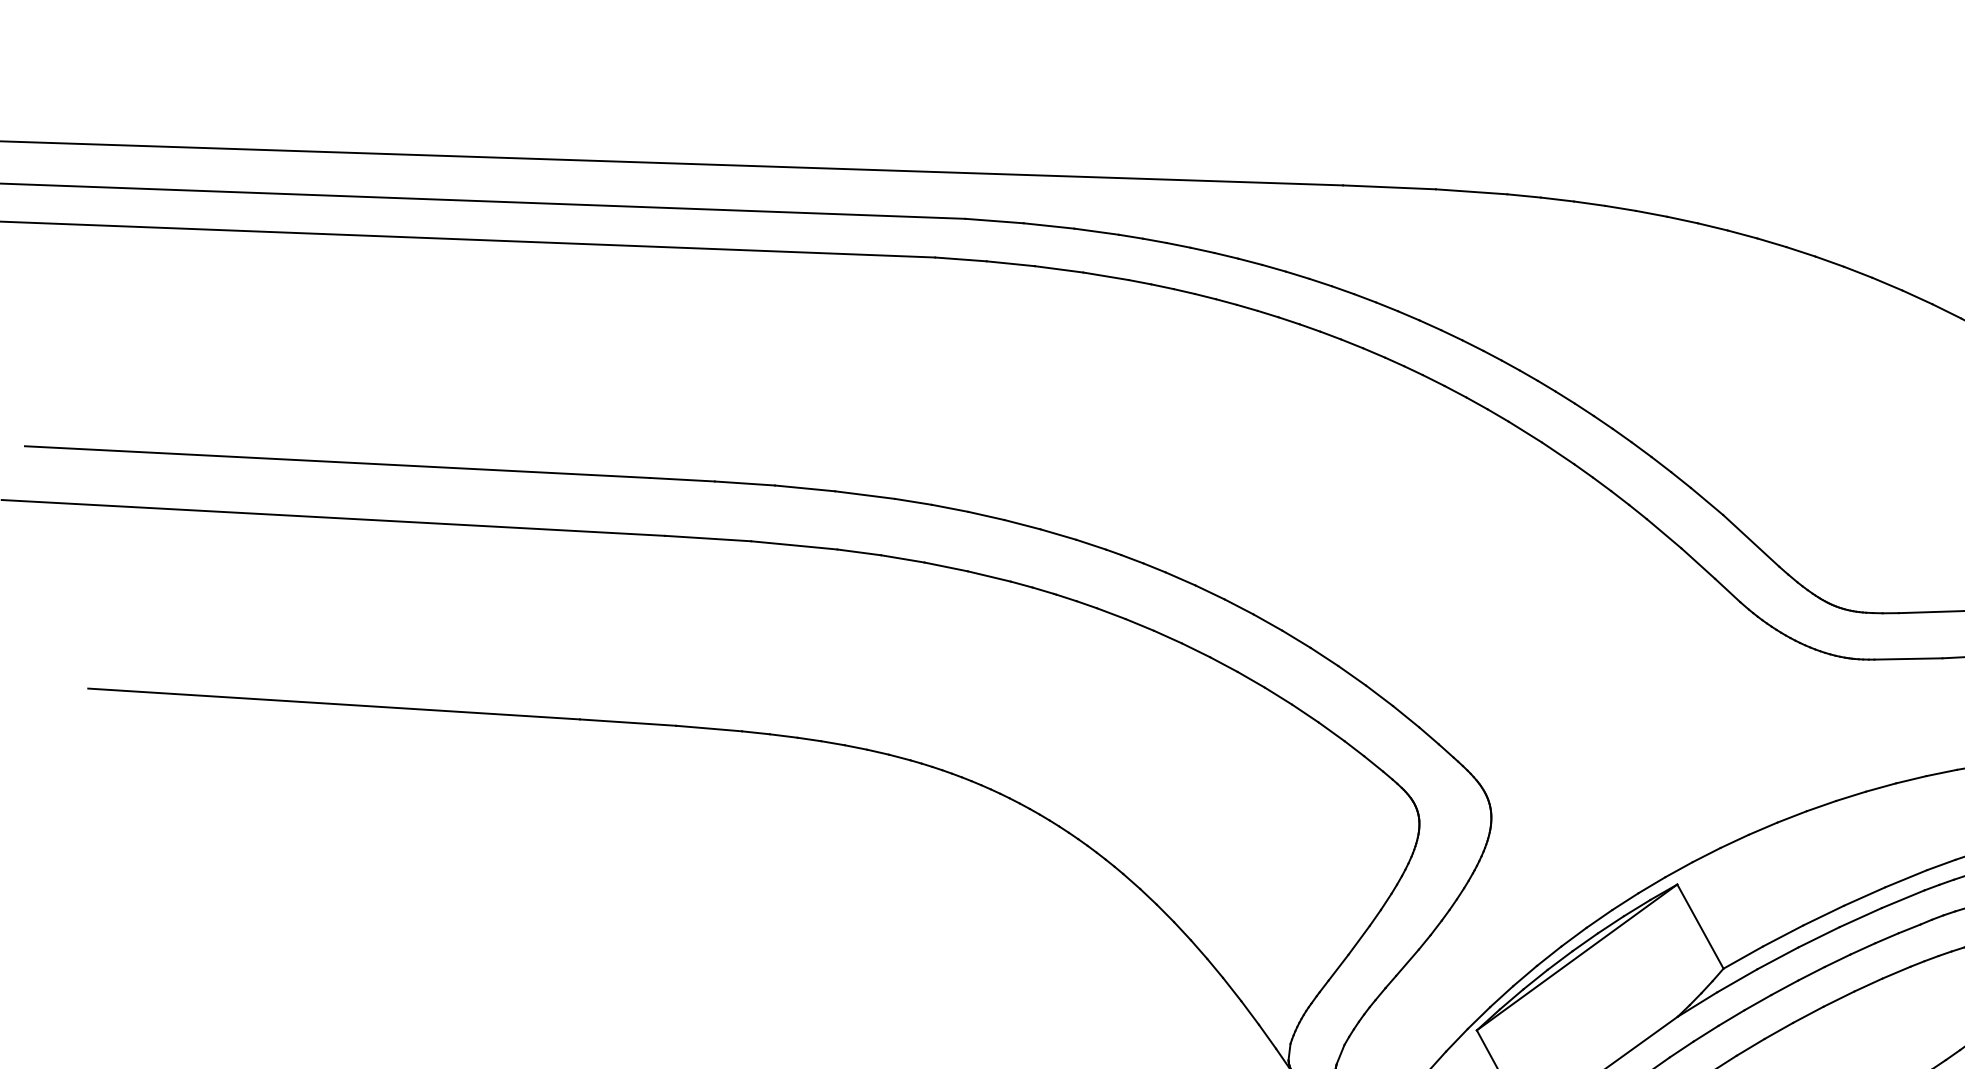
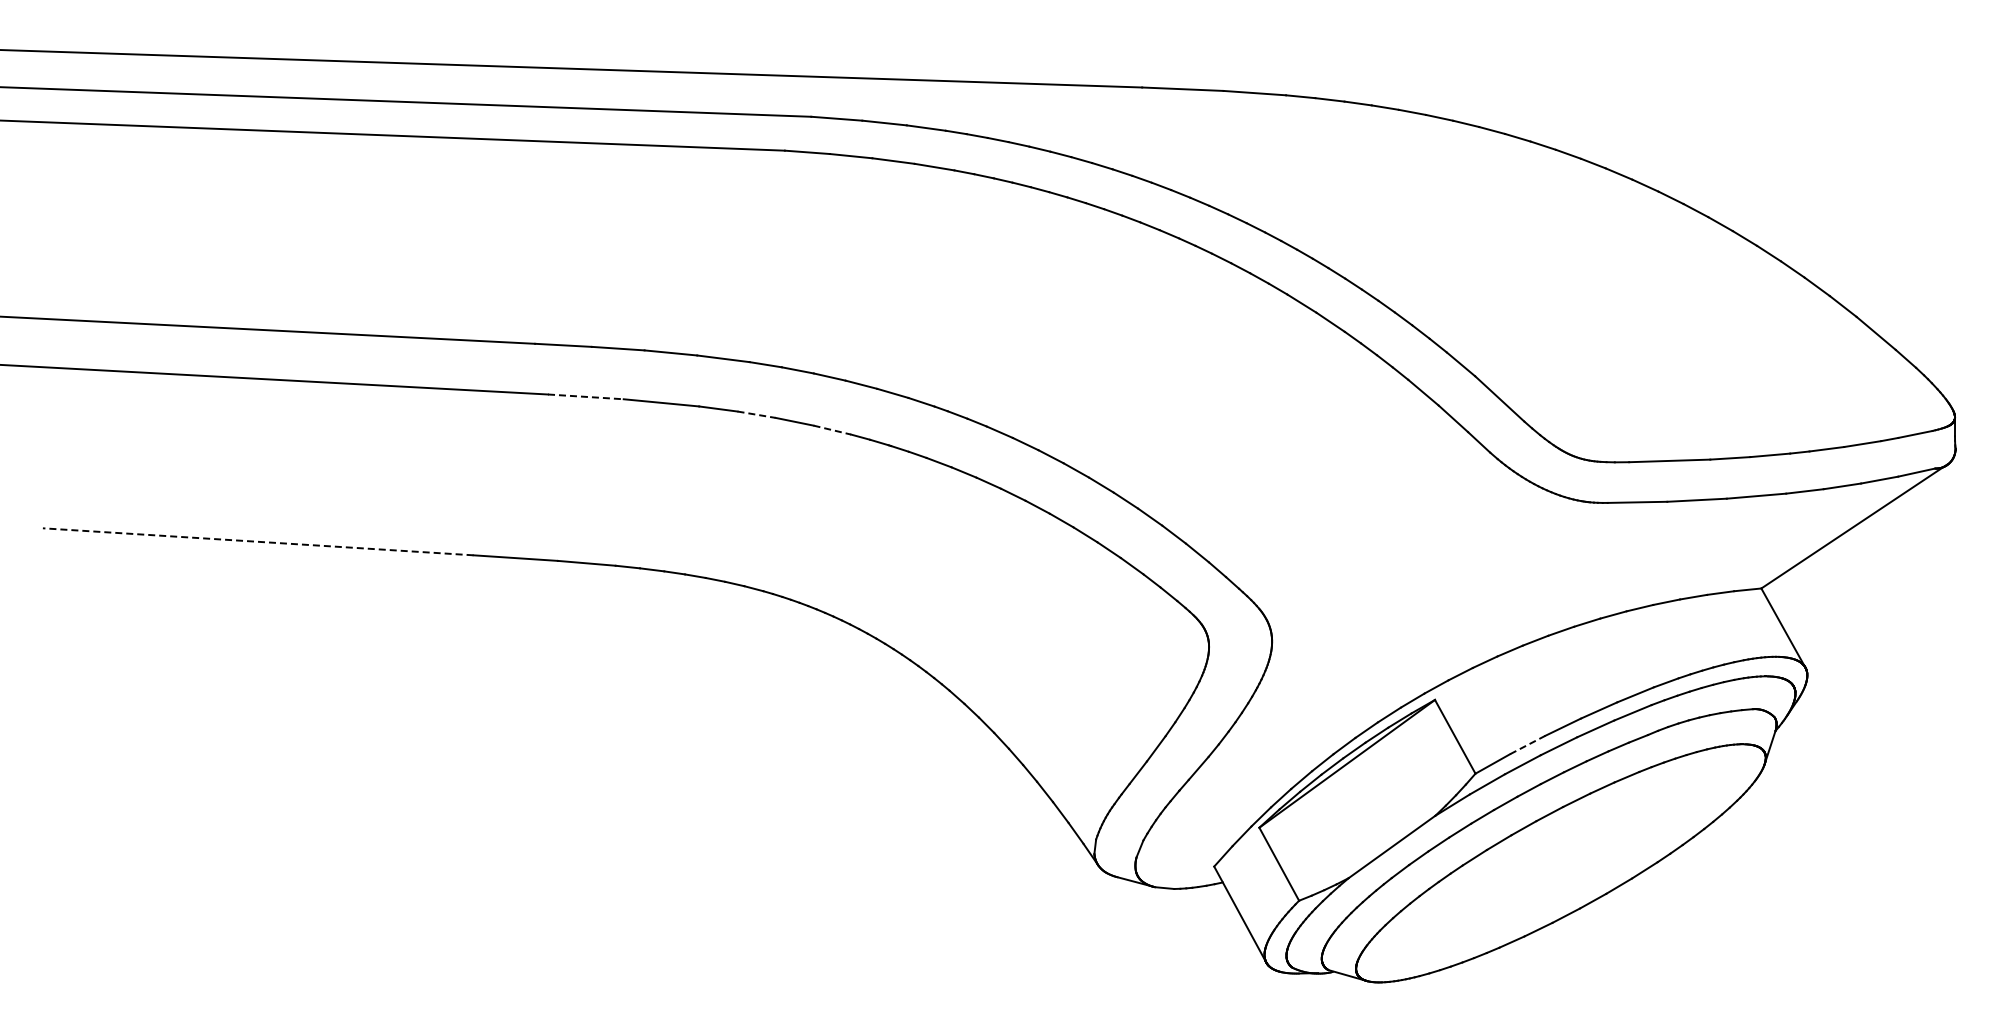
line: (707, 538) -> (585, 396), solid -> dashed
line: (903, 558) -> (757, 414), solid -> dashed
line: (989, 576) -> (832, 430), solid -> dashed
line: (334, 703) -> (258, 541), solid -> dashed
line: (1782, 936) -> (1527, 745), solid -> dashed

